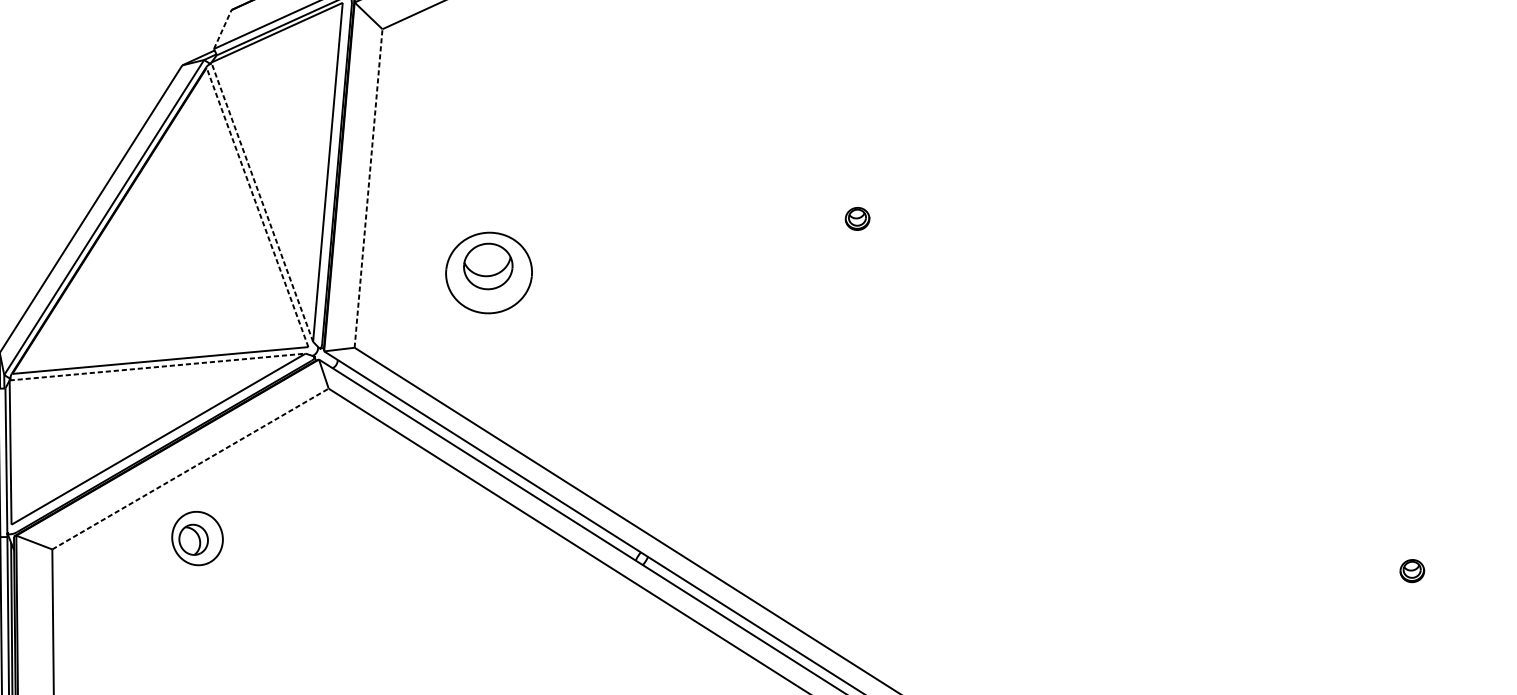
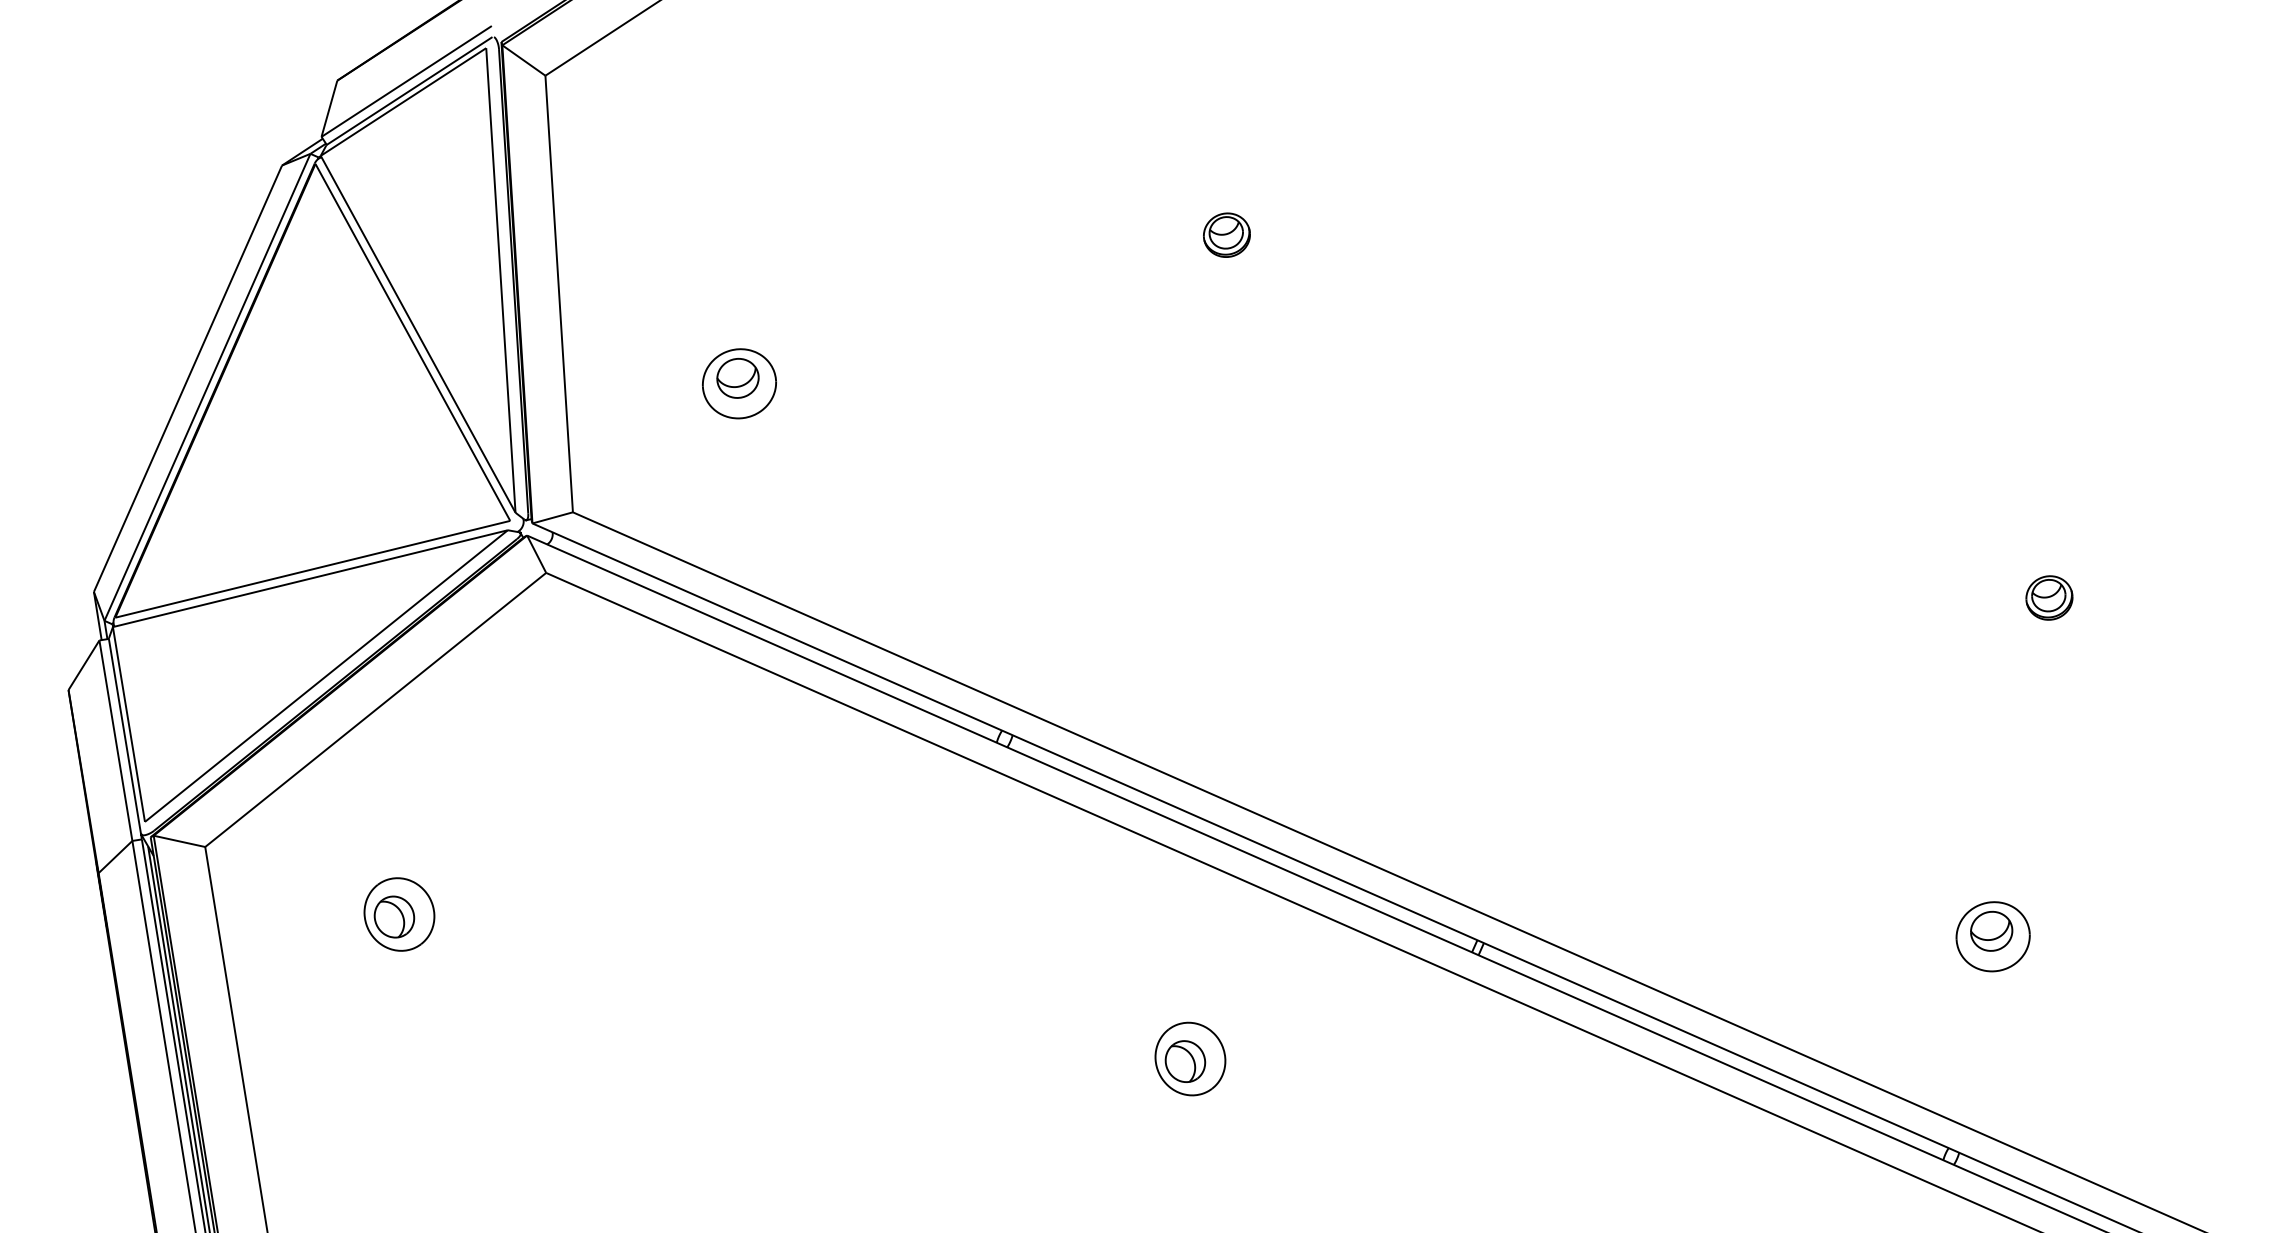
line: (222, 29) -> (329, 108), dashed -> solid
line: (368, 188) -> (559, 294), dashed -> solid
line: (261, 201) -> (417, 333), dashed -> solid
line: (257, 206) -> (412, 341), dashed -> solid
part: (857, 218) -> (1226, 234), size x1.43
part: (489, 272) -> (739, 383), size x0.62
line: (157, 366) -> (310, 578), dashed -> solid
line: (190, 468) -> (375, 709), dashed -> solid
part: (197, 538) -> (399, 914), moved
part: (1412, 570) -> (2049, 597), size x1.43

